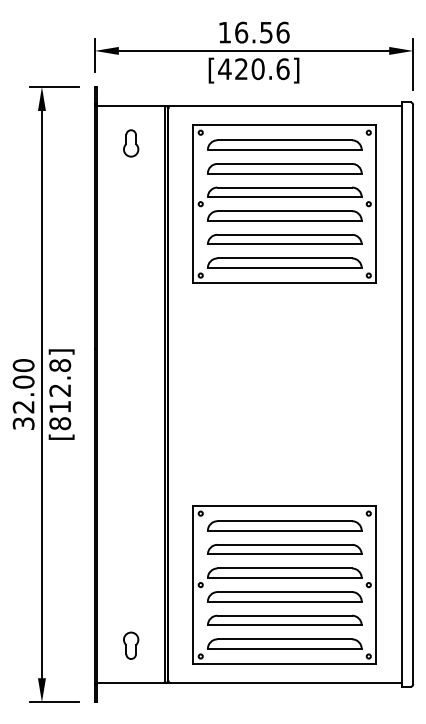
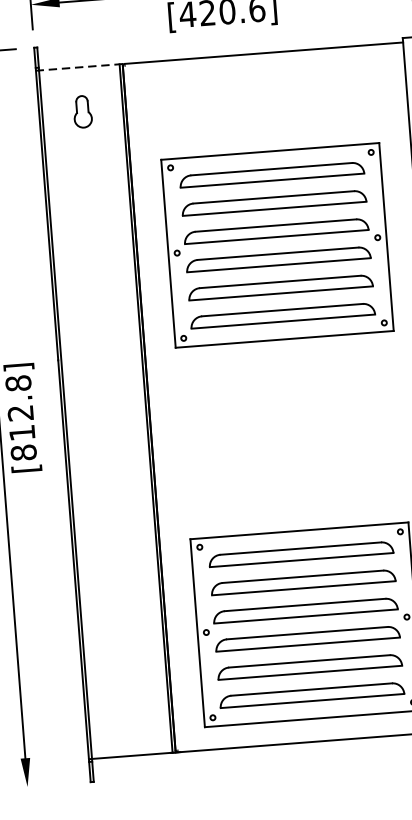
line: (130, 106) -> (78, 67), solid -> dashed
part: (284, 203) -> (277, 244), moved
part: (131, 645) -> (129, 710), removed
line: (54, 702) -> (42, 786), removed

